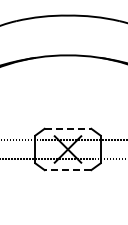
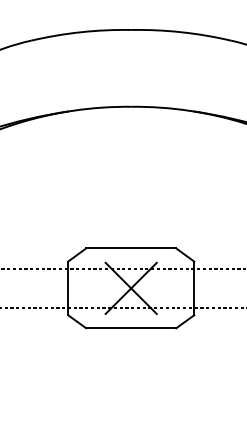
line: (68, 128) -> (132, 247), dashed -> solid
line: (67, 170) -> (130, 328), dashed -> solid

